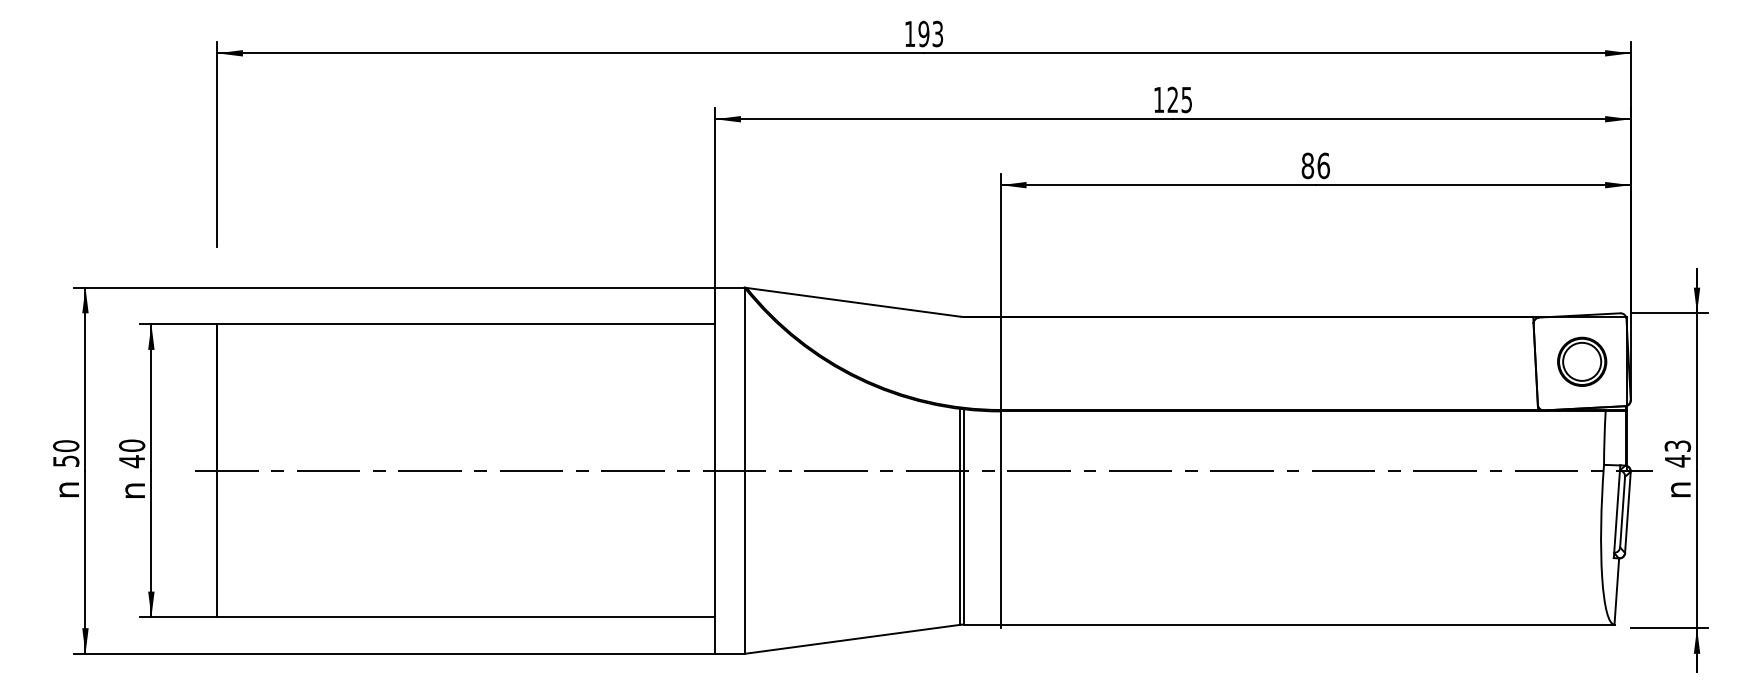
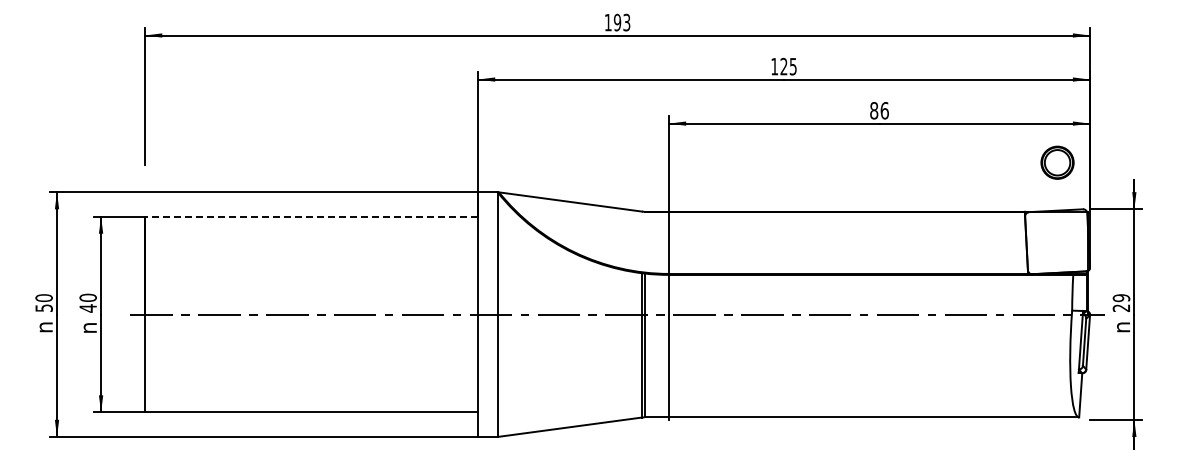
line: (466, 324) -> (311, 216), solid -> dashed
part: (1582, 361) -> (1057, 162), moved
text: (1677, 454) -> (1121, 303), 43 -> 29

